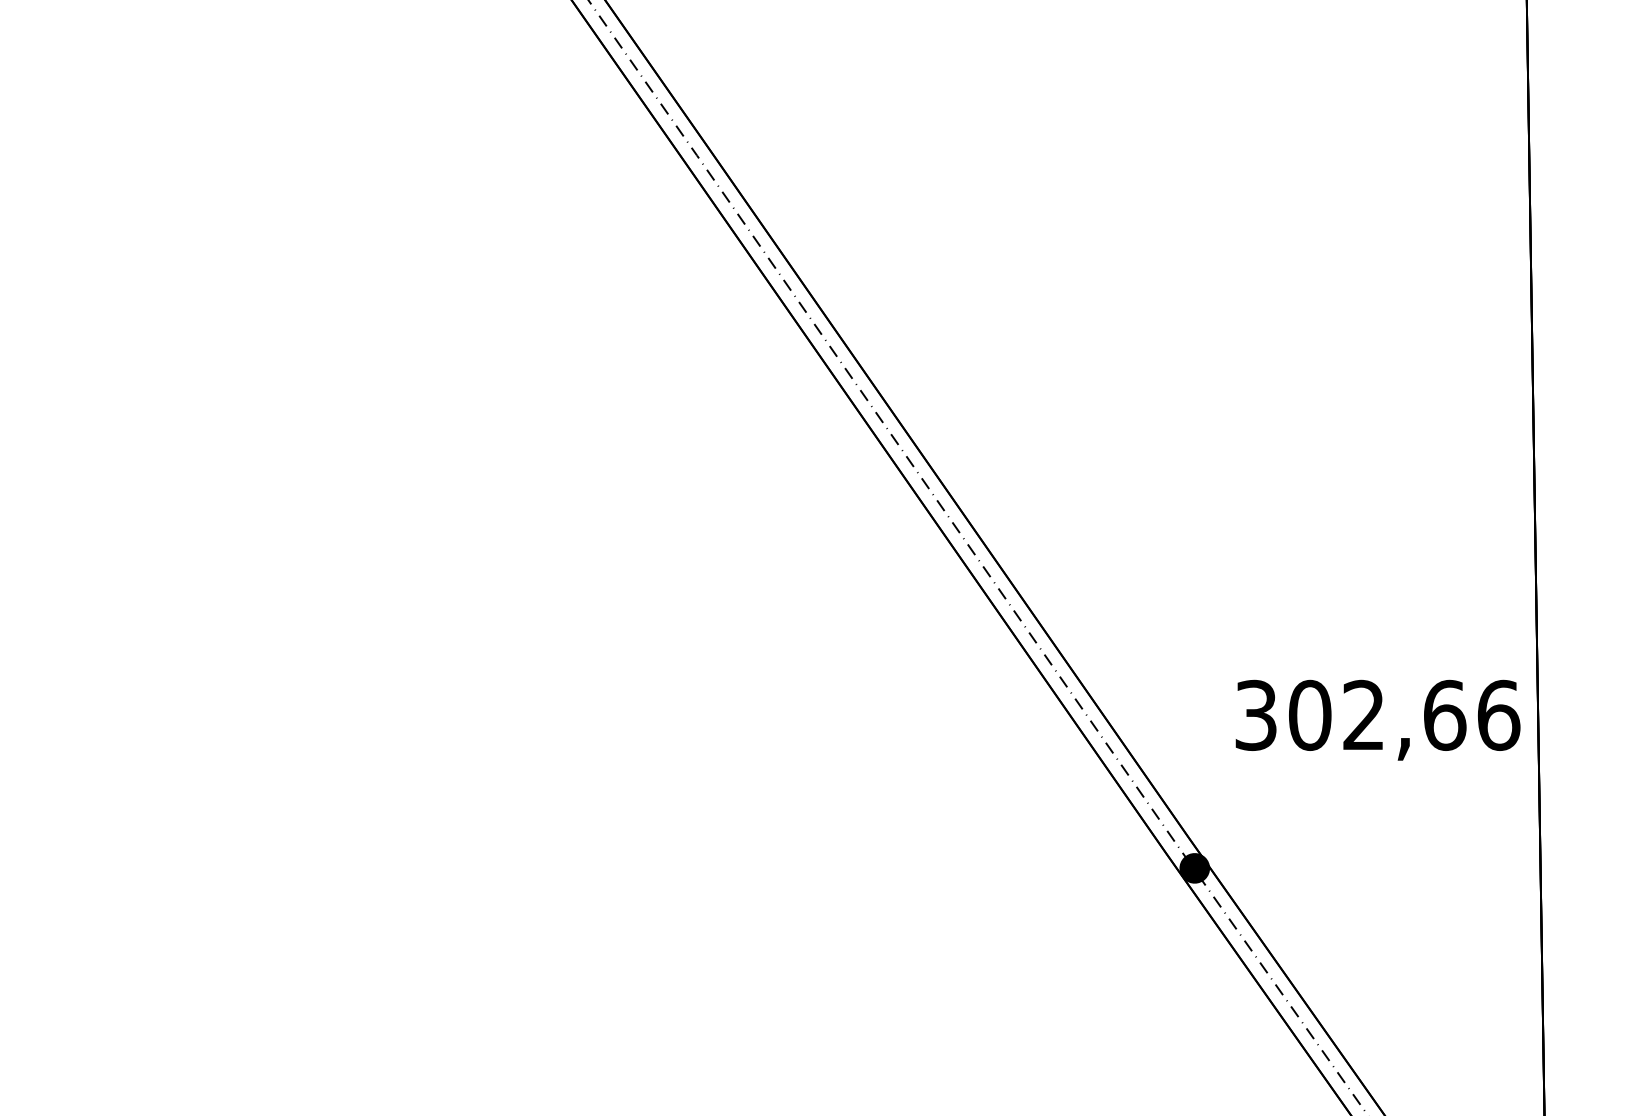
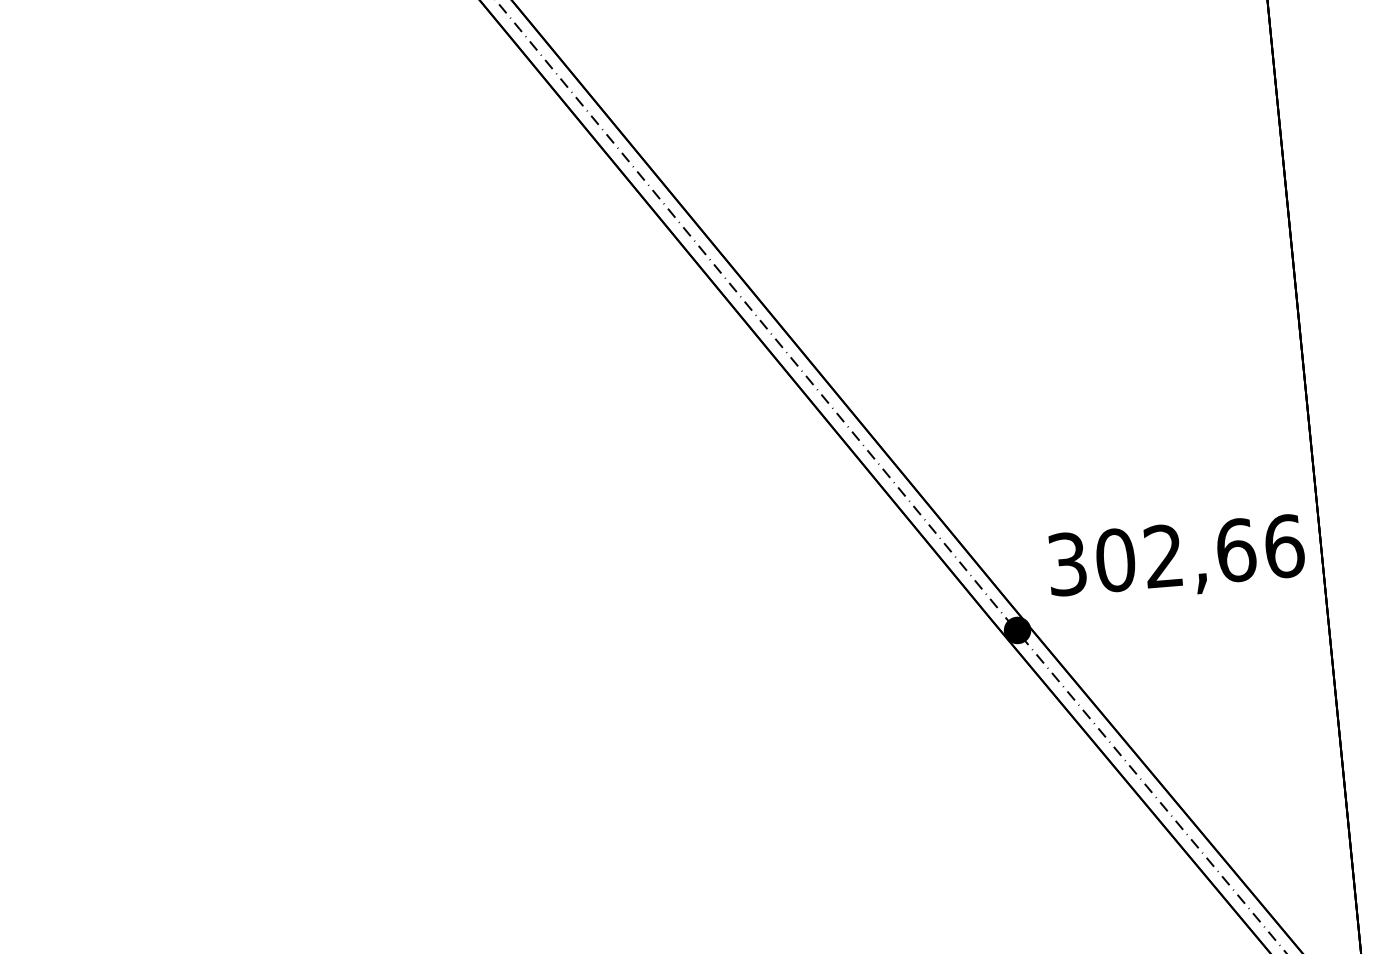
text: (1377, 719) -> (1176, 558), moved

